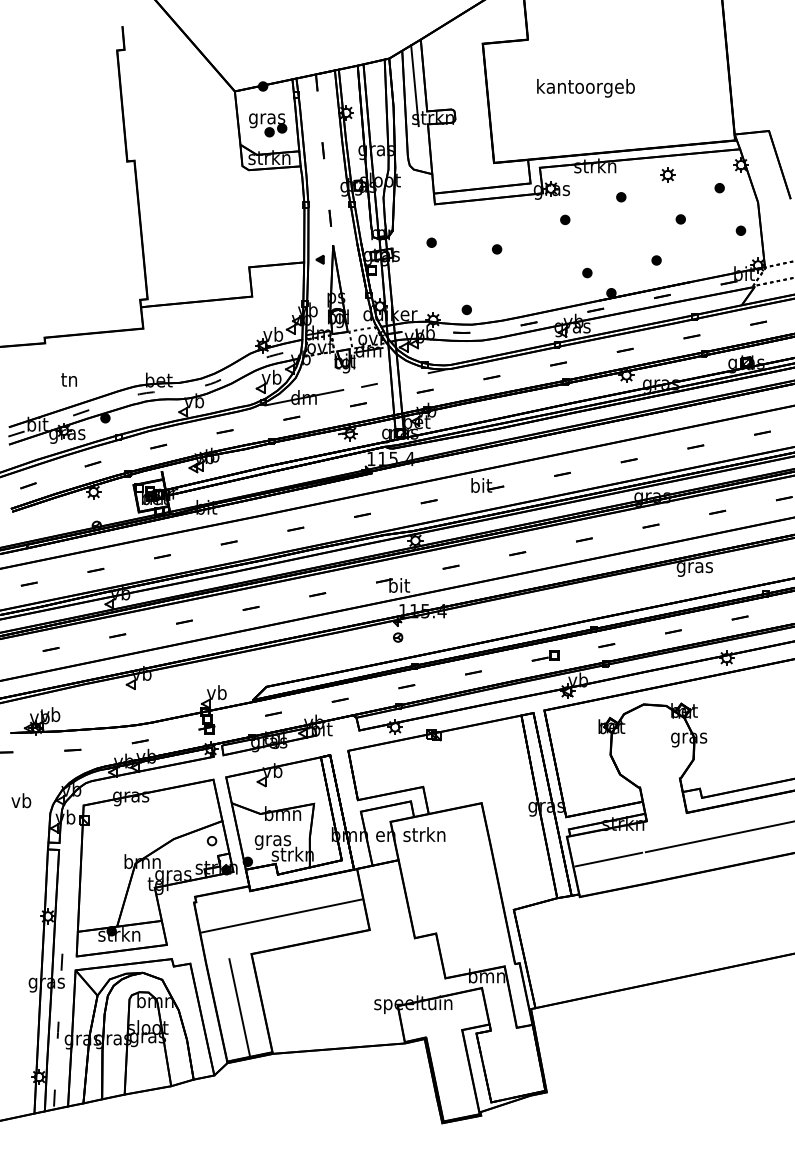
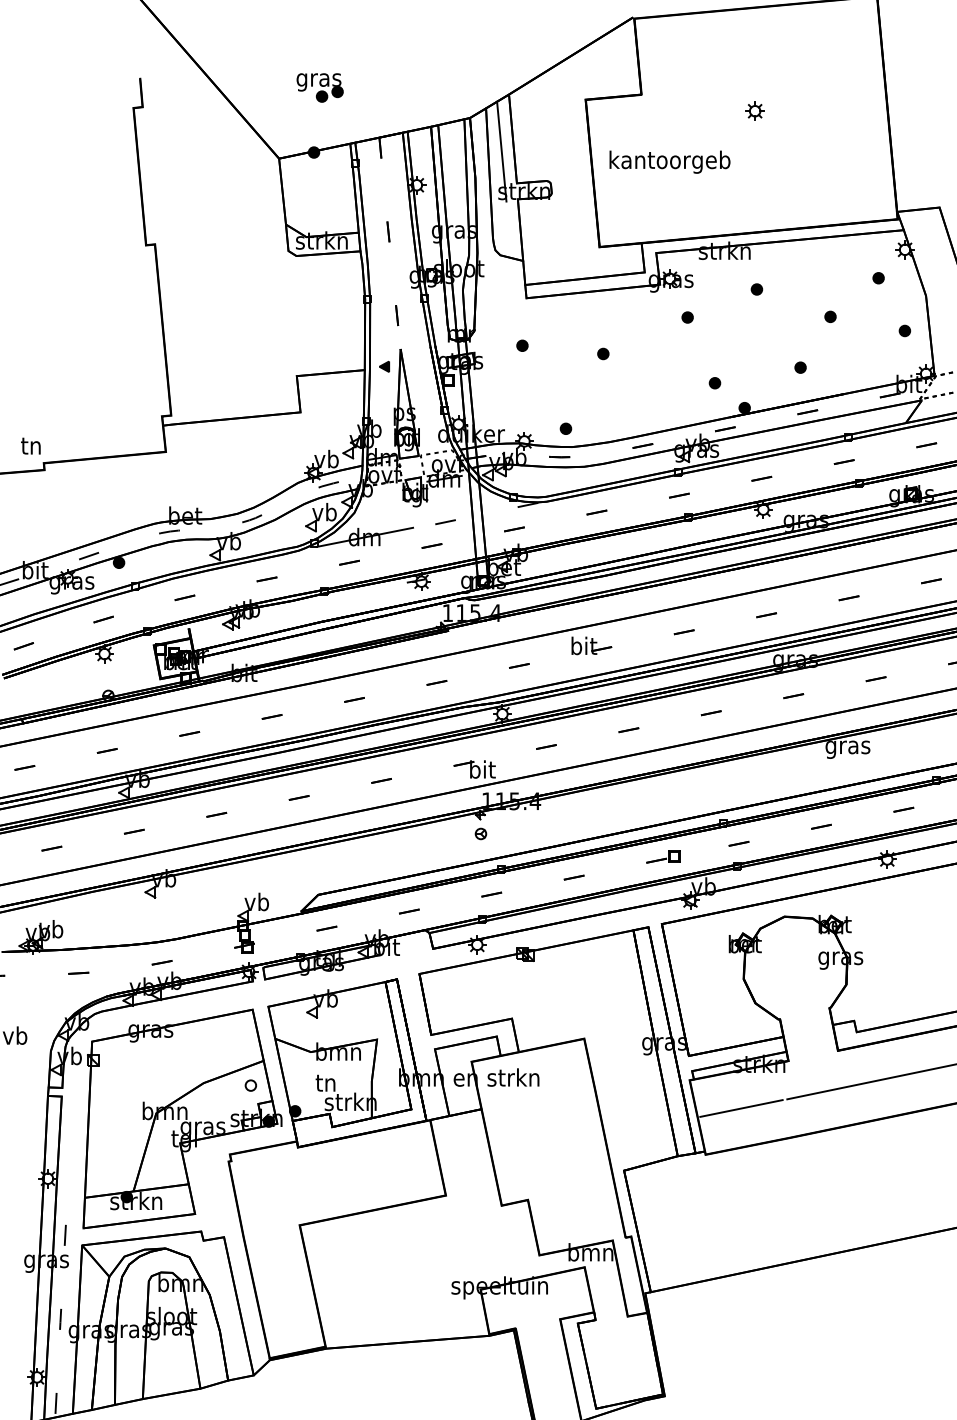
text: (585, 88) -> (669, 162), moved
part: (268, 125) -> (320, 88), moved
part: (667, 174) -> (754, 110), moved
text: (68, 379) -> (30, 445), moved
text: (272, 840) -> (325, 1084), gras -> tn
line: (281, 915) -> (336, 1177), removed
line: (239, 1007) -> (284, 1291), removed

